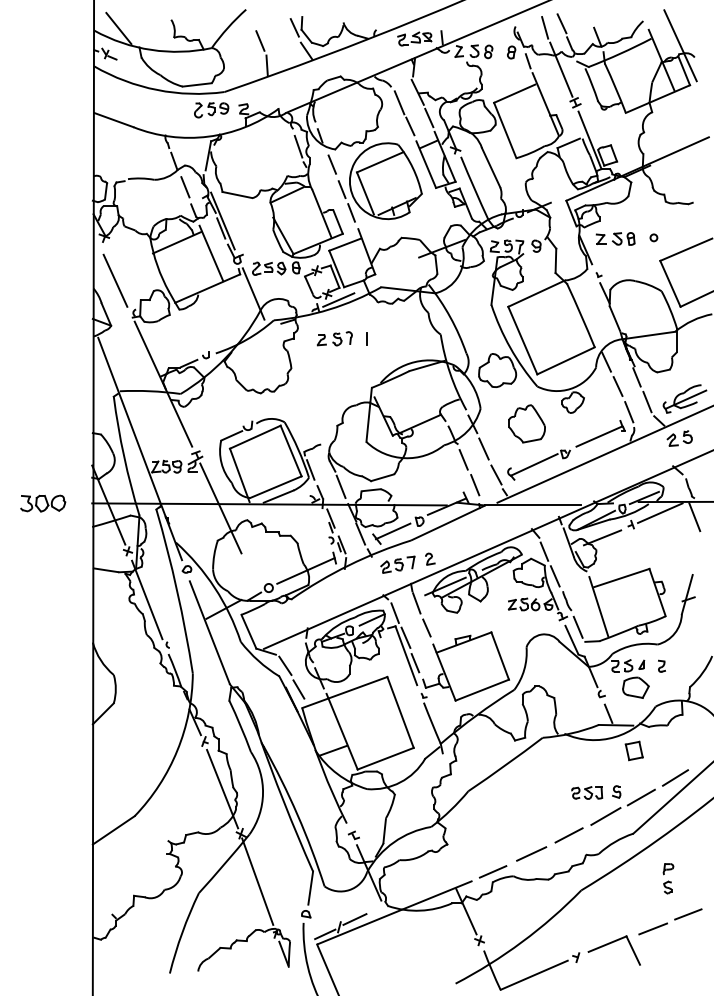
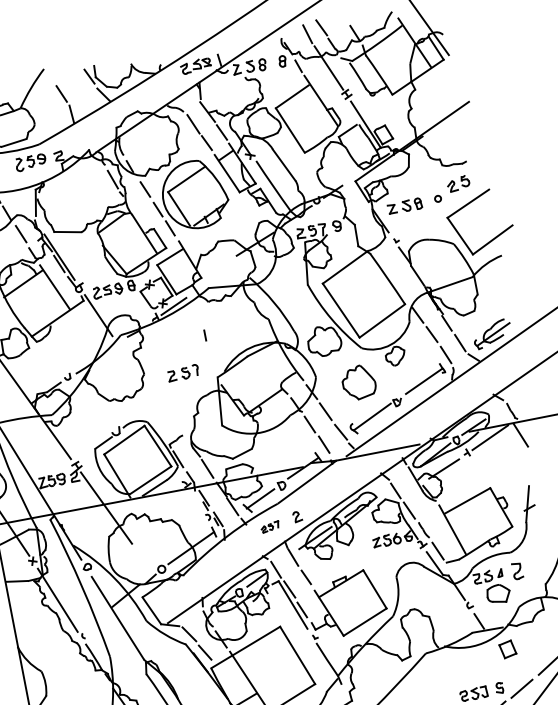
part: (334, 338) -> (182, 372), moved
part: (679, 438) -> (458, 183), moved
part: (397, 564) -> (269, 527), size x0.6
part: (661, 665) -> (517, 570), size x1.6

